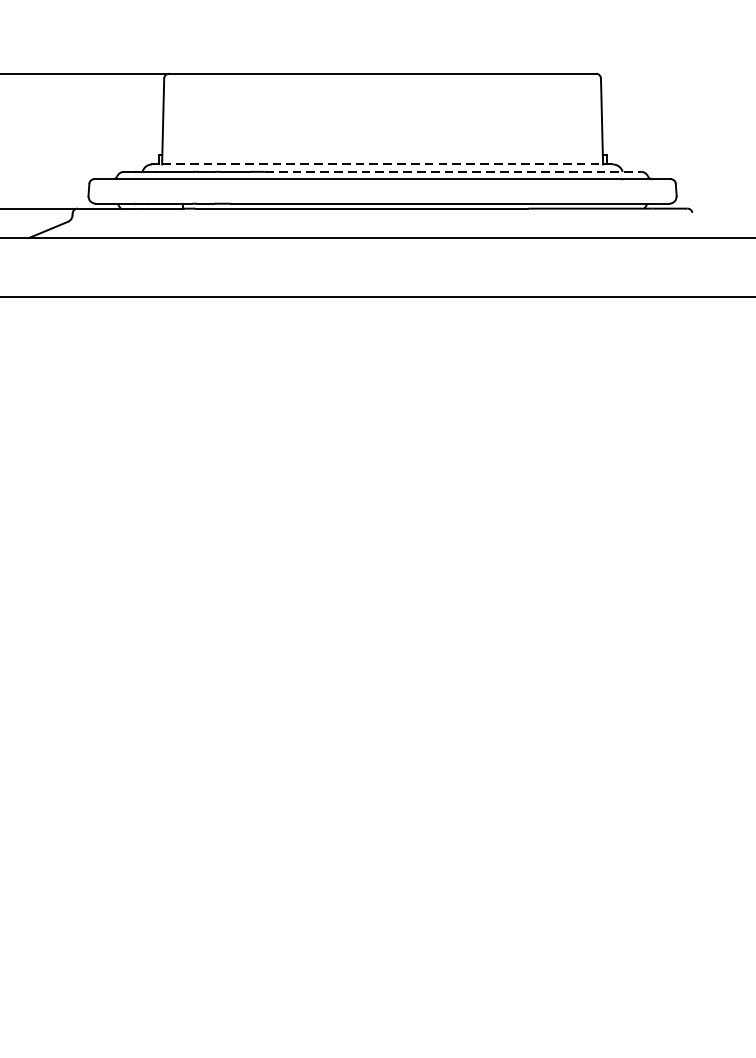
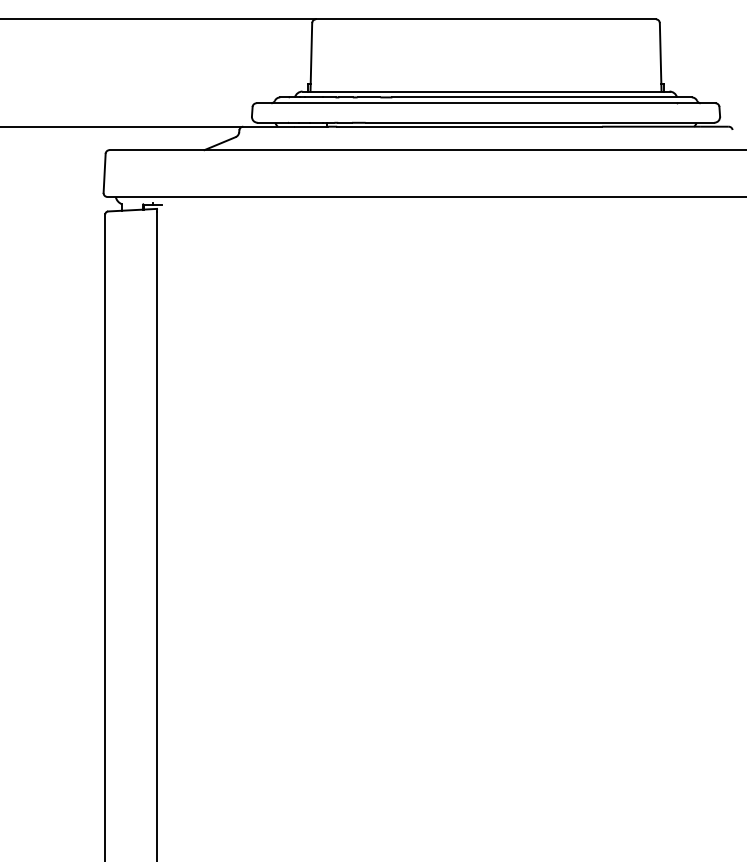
line: (385, 164) -> (488, 91), dashed -> solid
line: (453, 171) -> (542, 97), dashed -> solid

